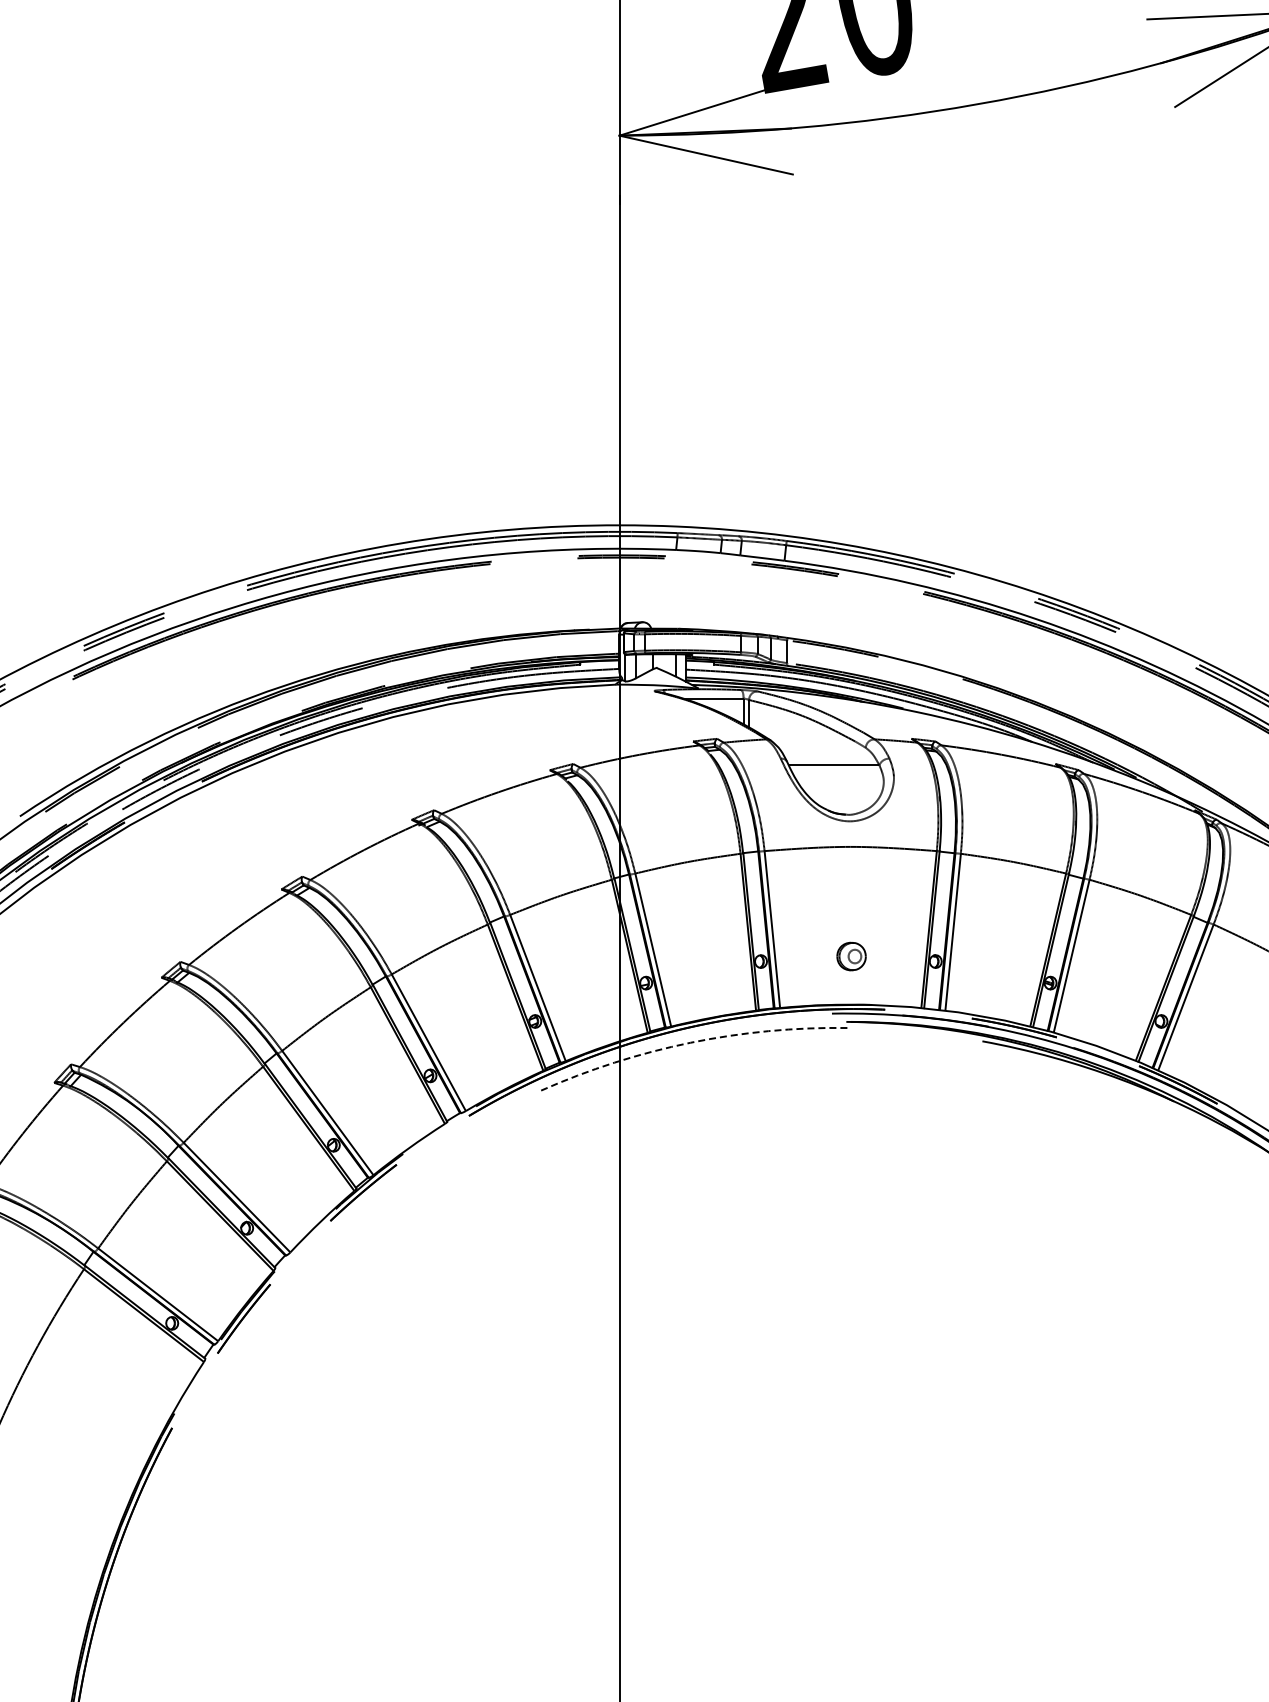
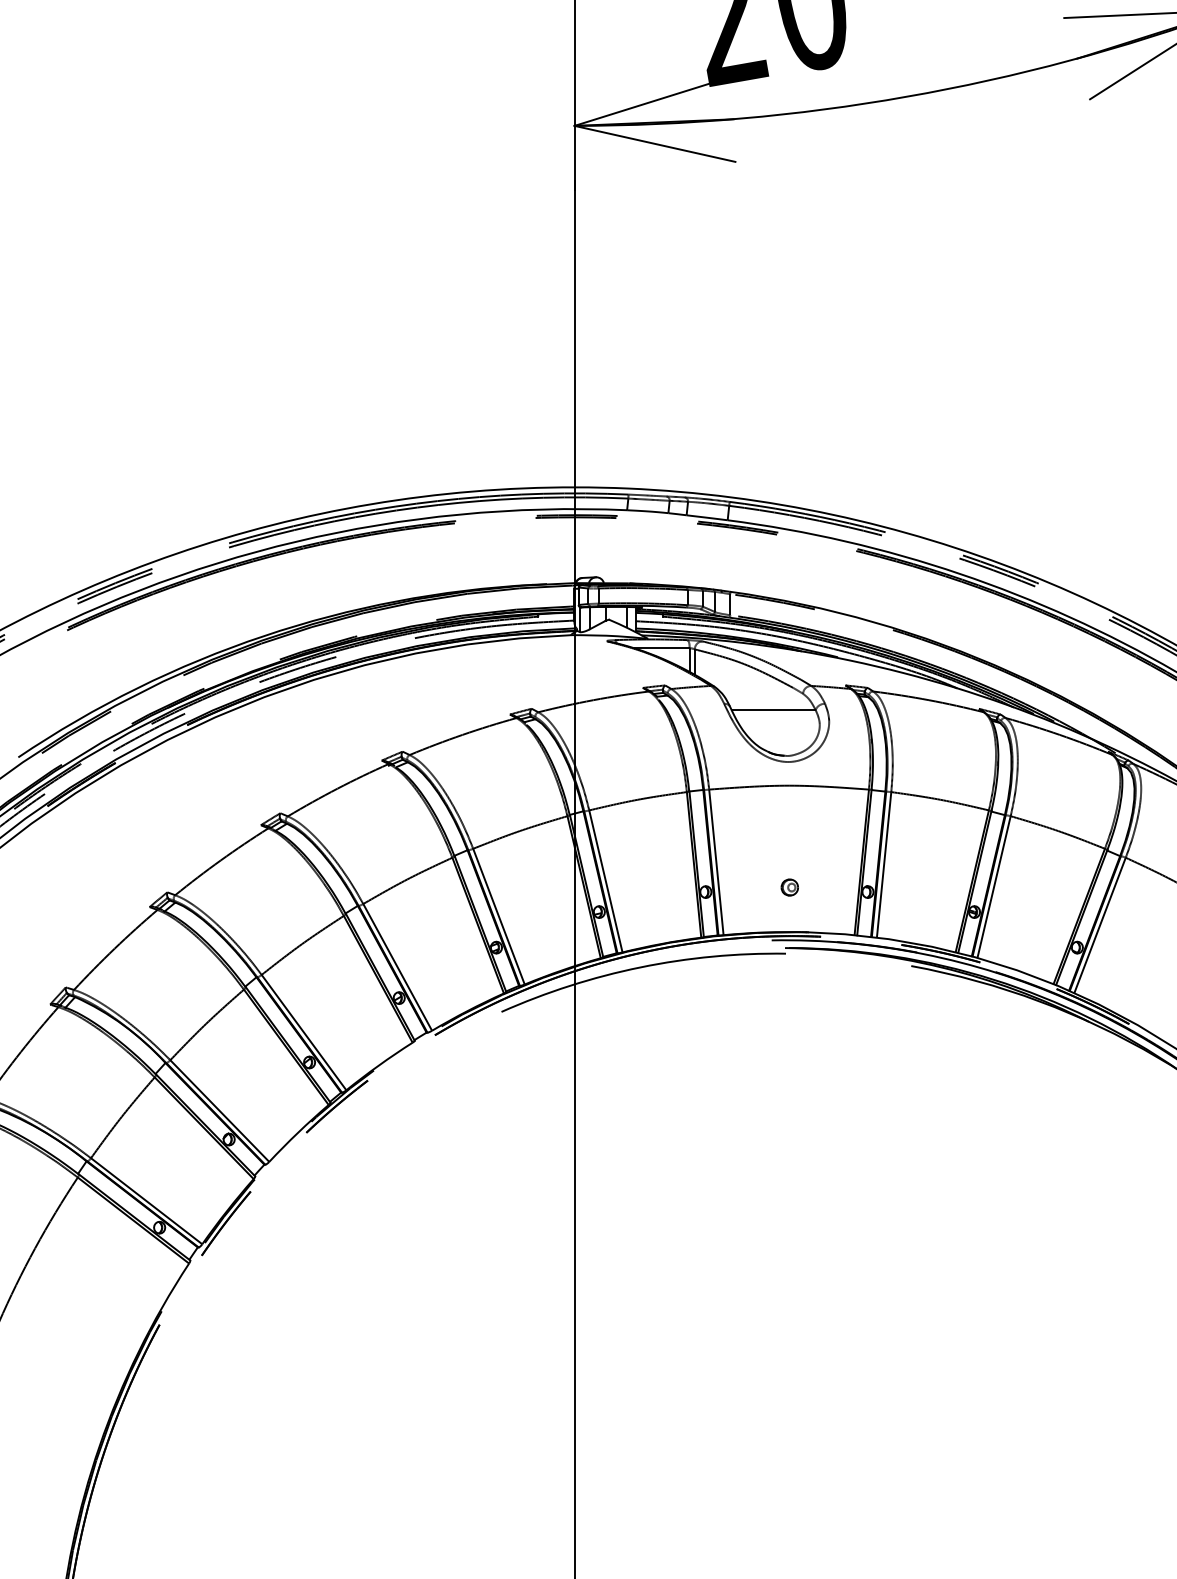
part: (851, 956) -> (789, 887), size x0.62
arc: (690, 1042) -> (640, 967), dashed -> solid

